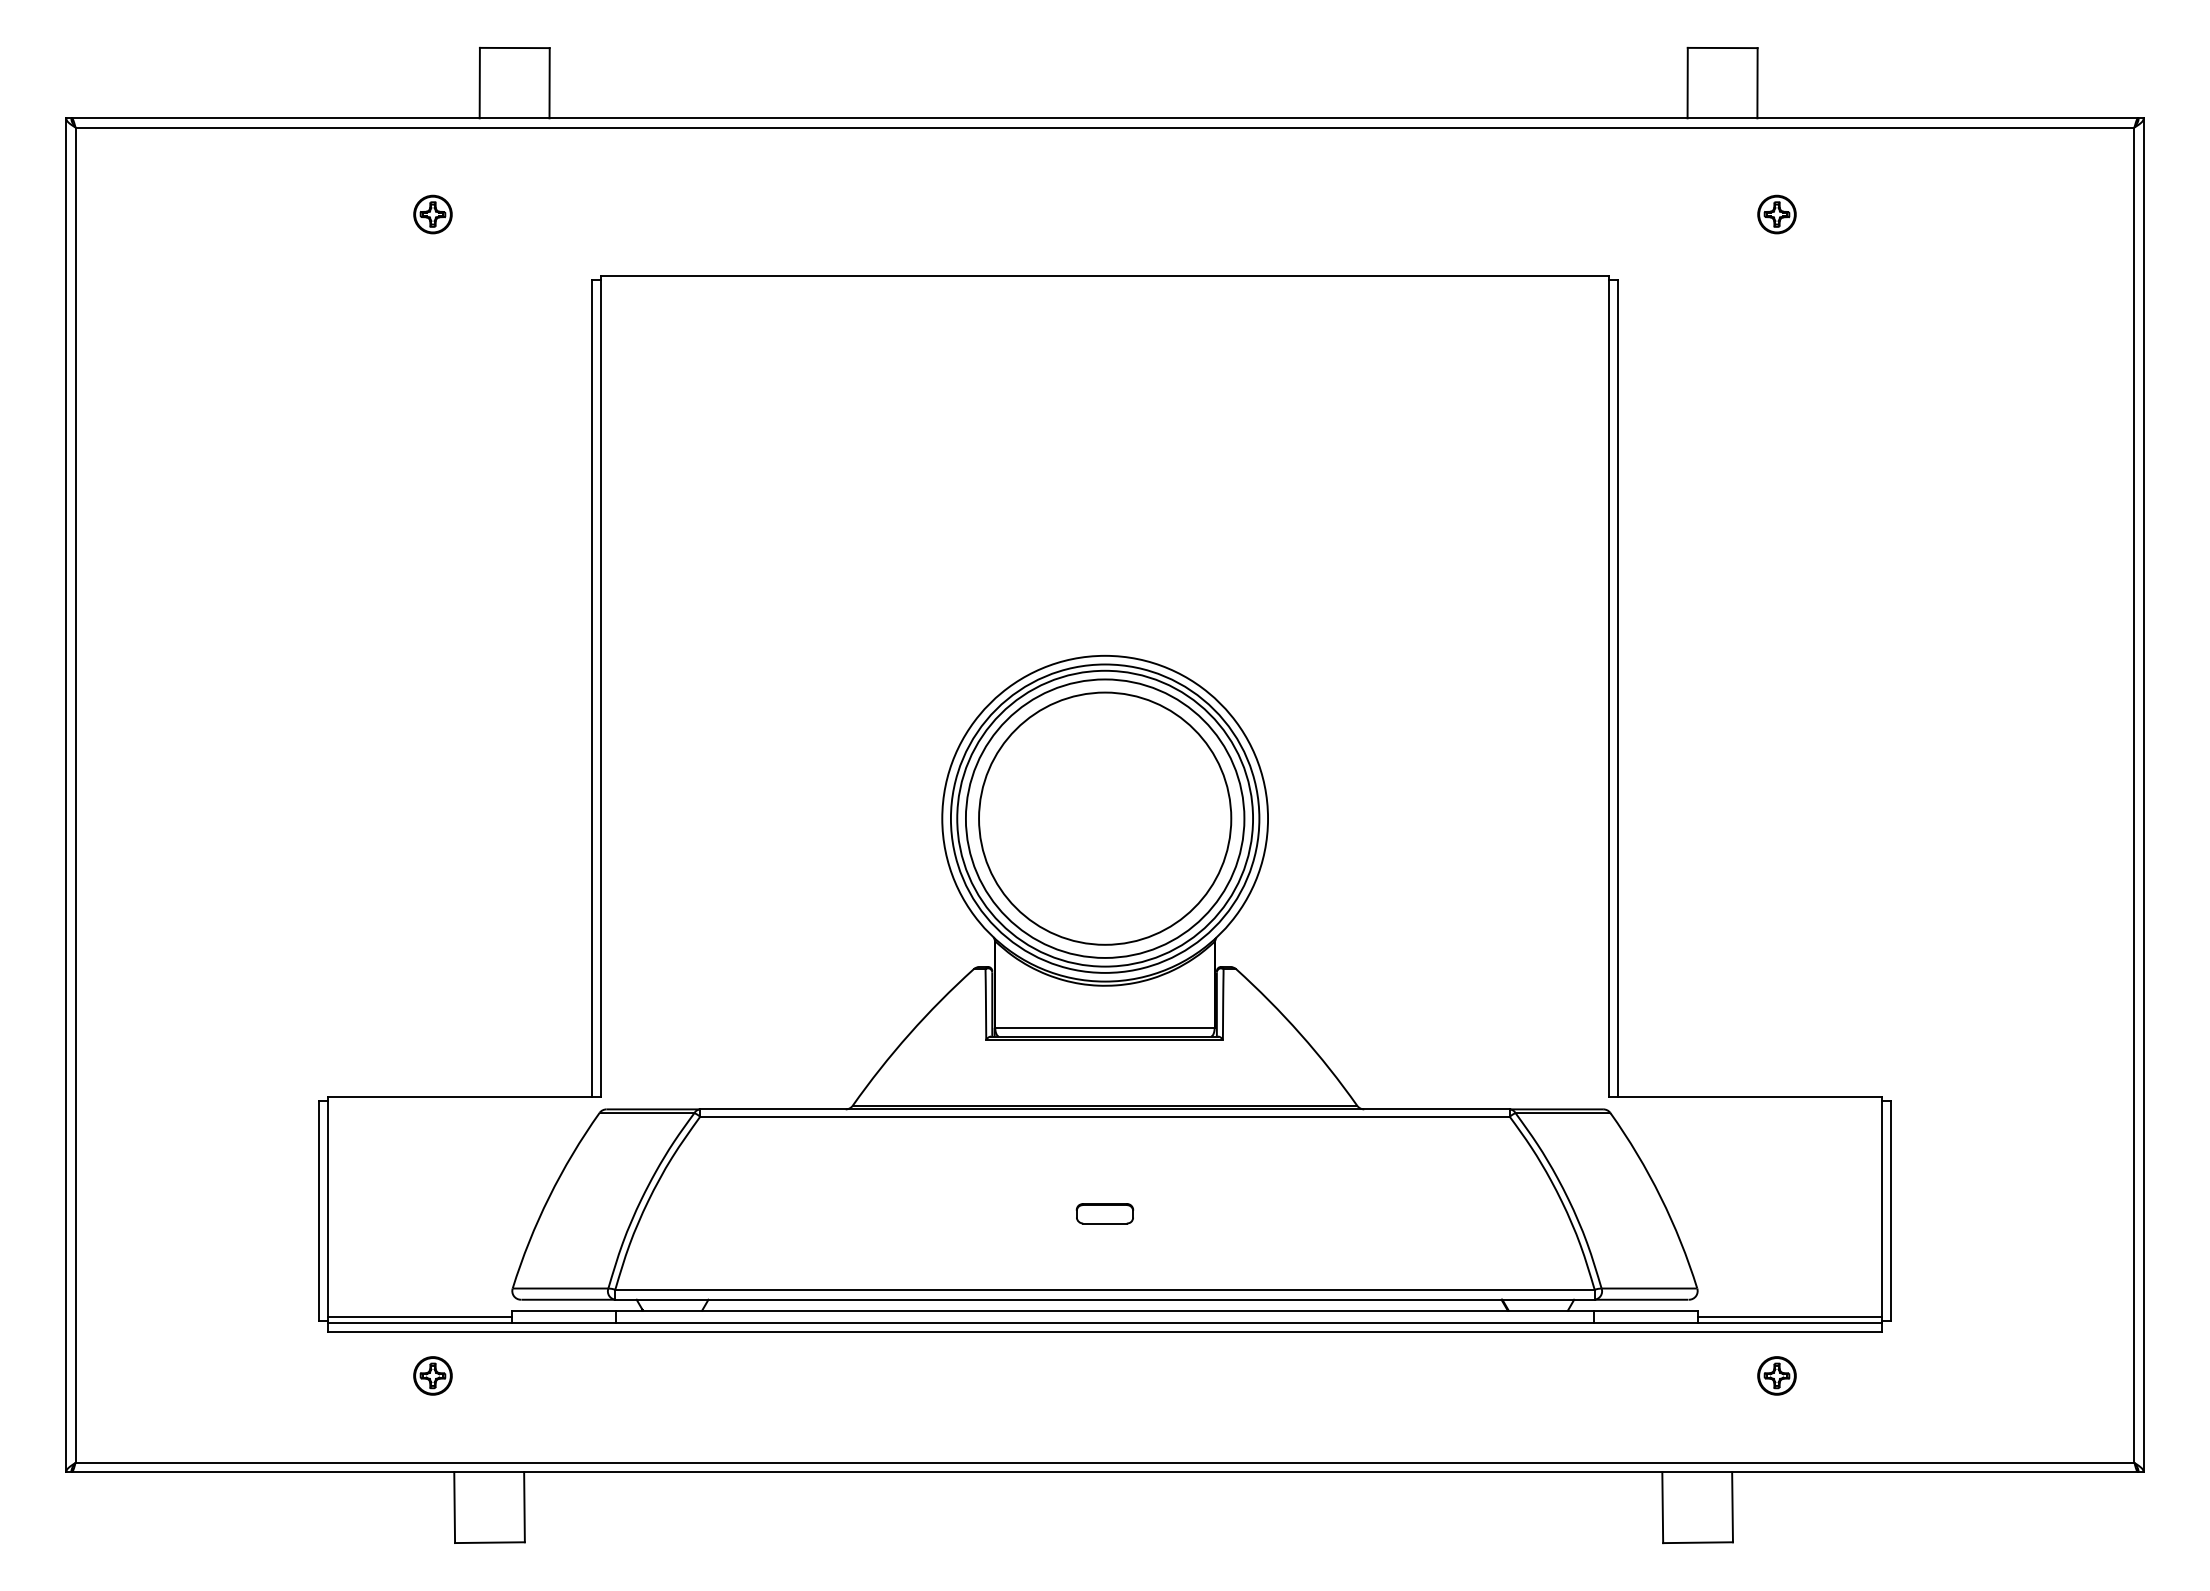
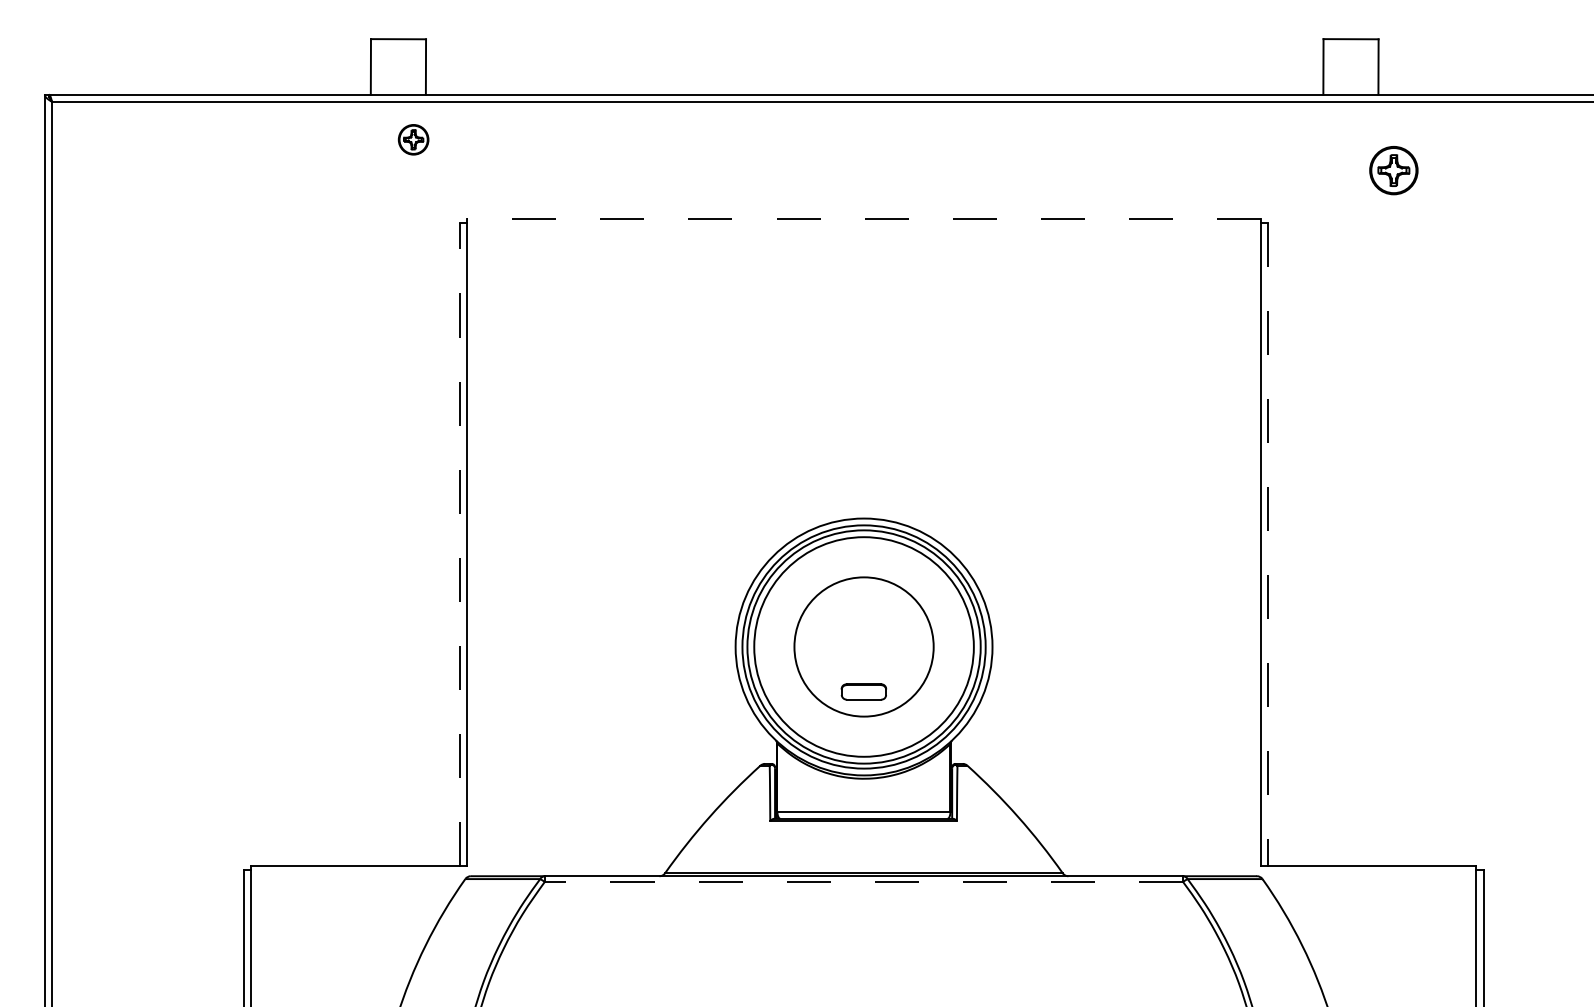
part: (432, 214) -> (413, 139), moved
part: (1776, 214) -> (1393, 170), size x1.6
line: (1105, 276) -> (864, 219), solid -> dashed
line: (592, 688) -> (459, 544), solid -> dashed
line: (1617, 689) -> (1268, 545), solid -> dashed
circle: (1105, 818) -> (864, 646), size x0.7
line: (1104, 1116) -> (863, 881), solid -> dashed
part: (1104, 1213) -> (863, 691), moved

